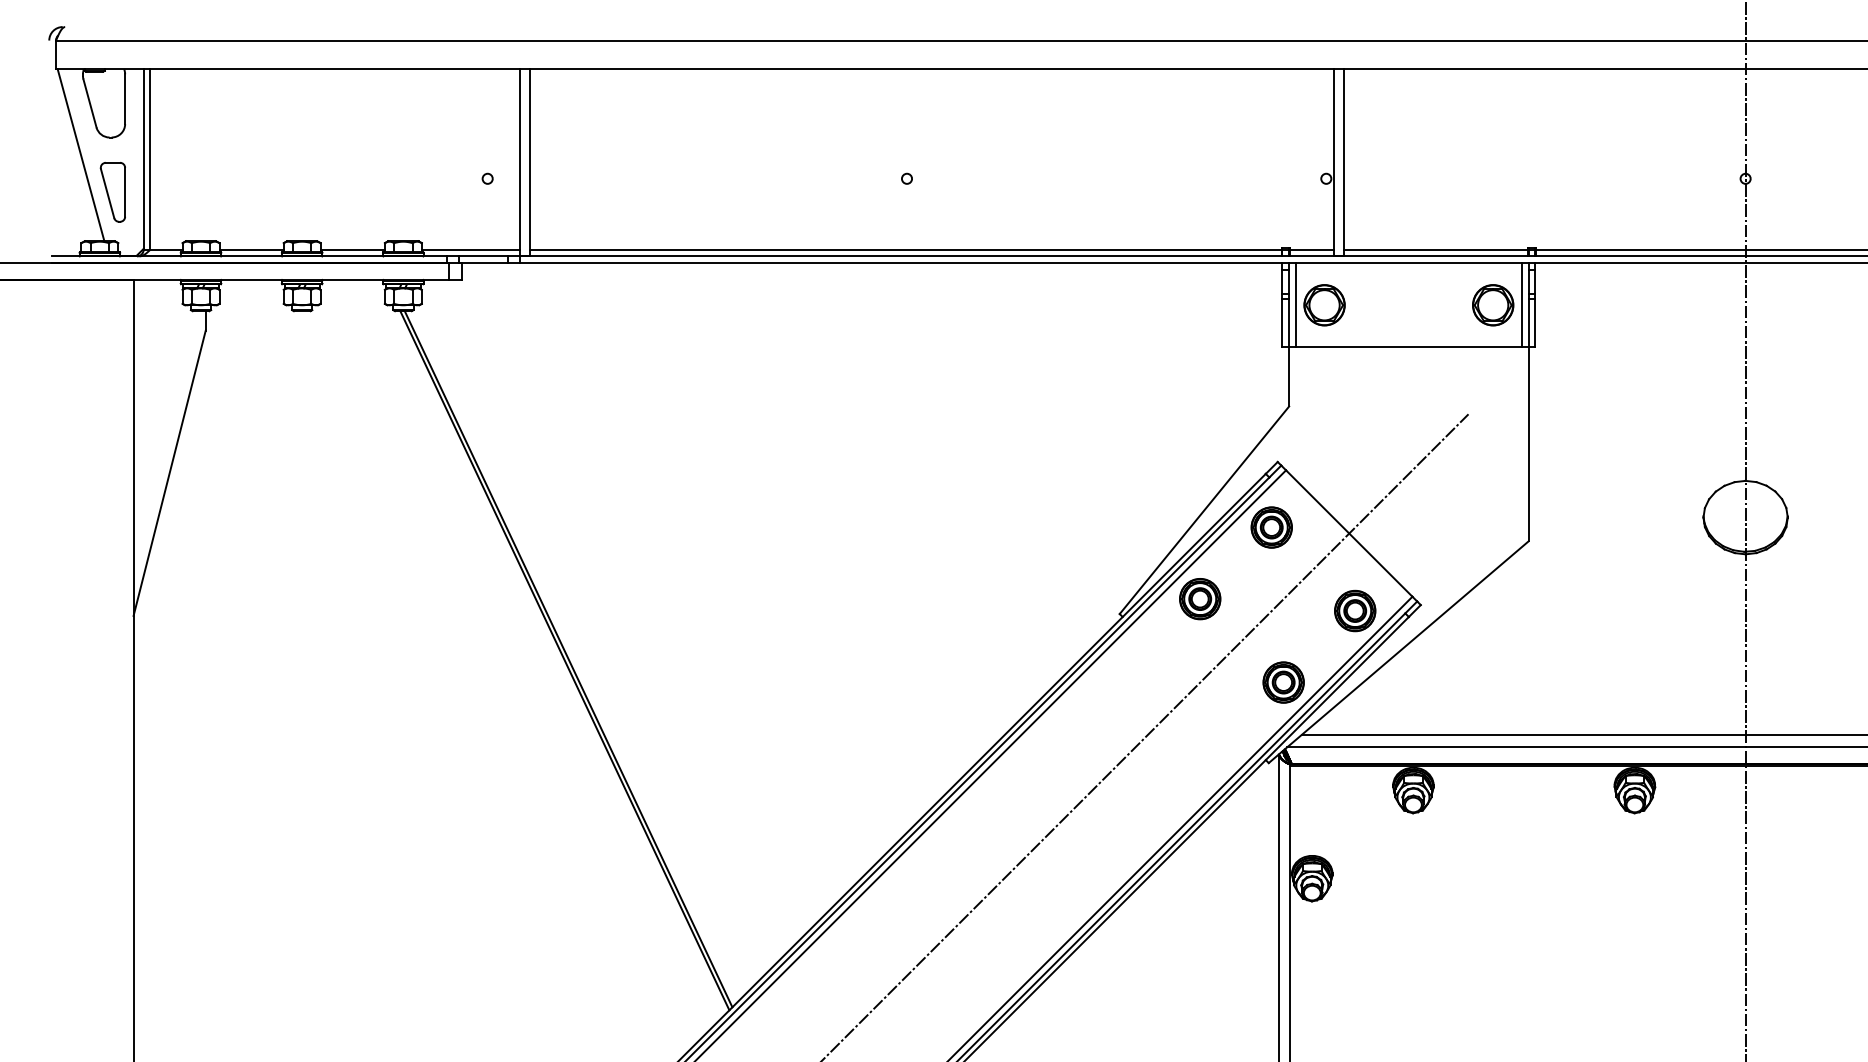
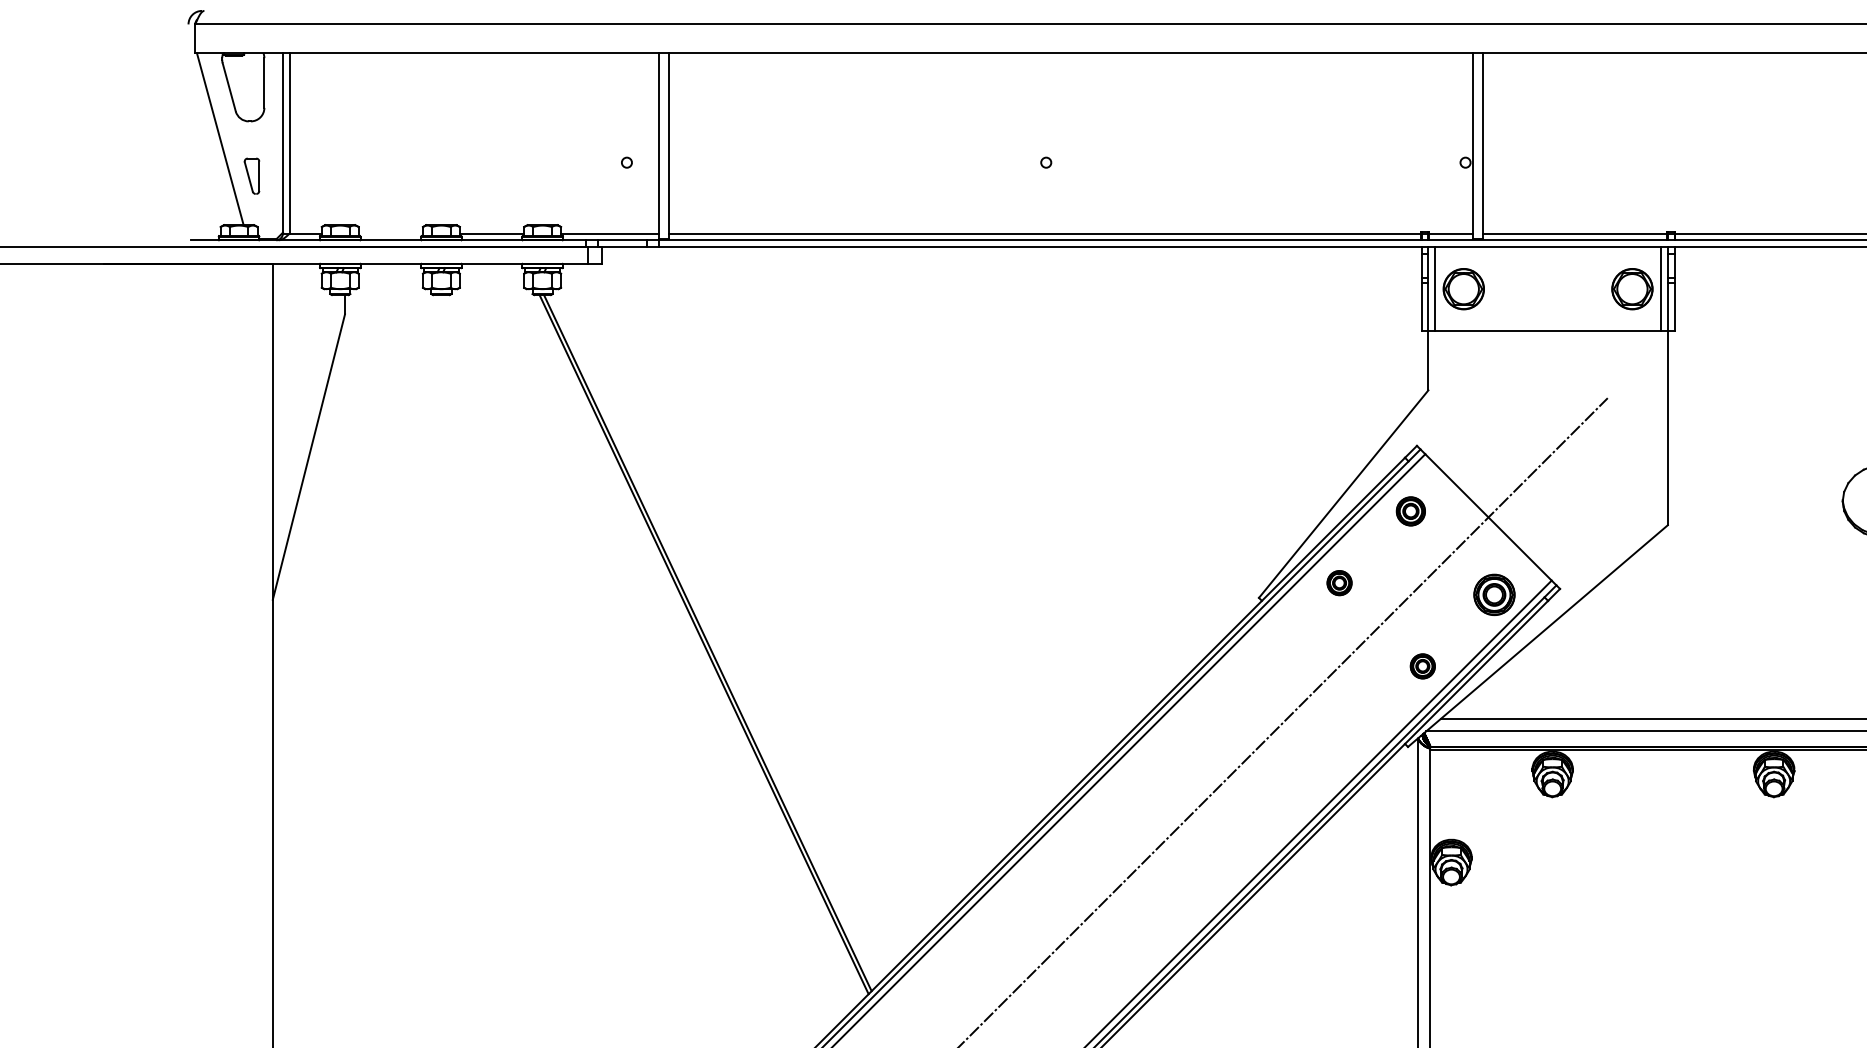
part: (112, 192) -> (251, 176), size x0.6
line: (251, 249) -> (390, 233), removed
part: (1271, 527) -> (1410, 511), size x0.7
part: (1200, 599) -> (1339, 583), size x0.6
part: (1283, 682) -> (1422, 666), size x0.6

